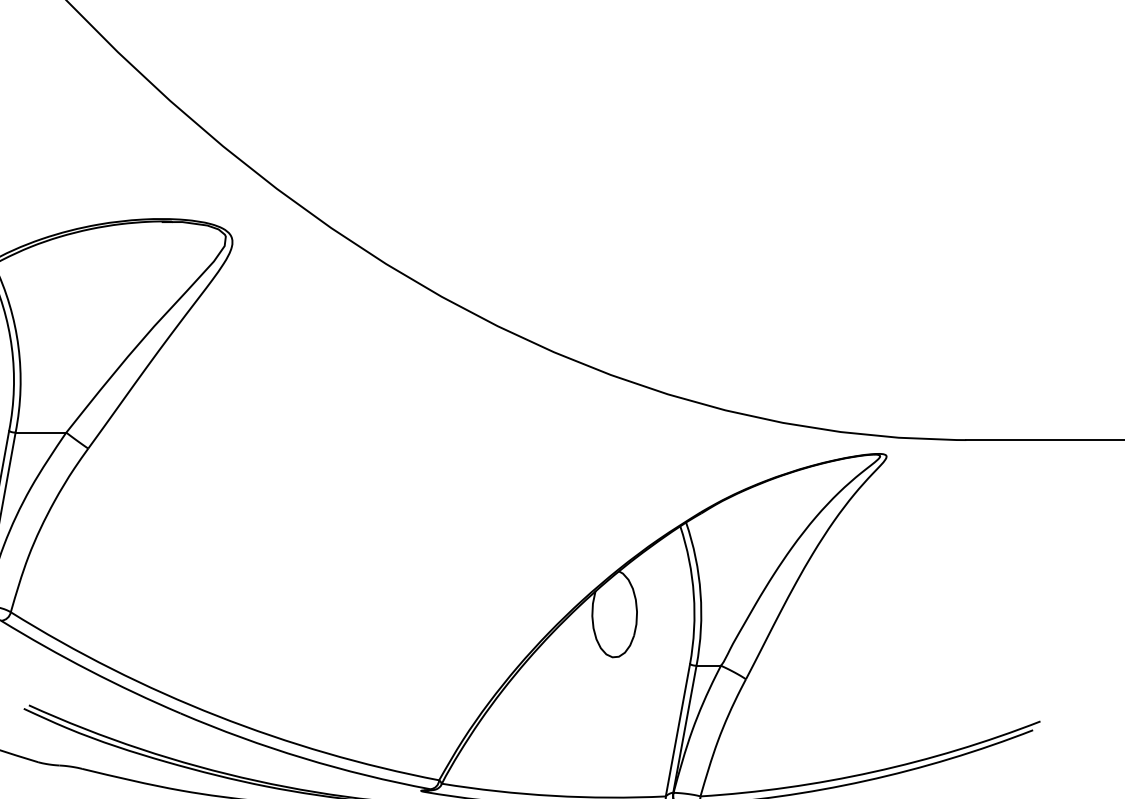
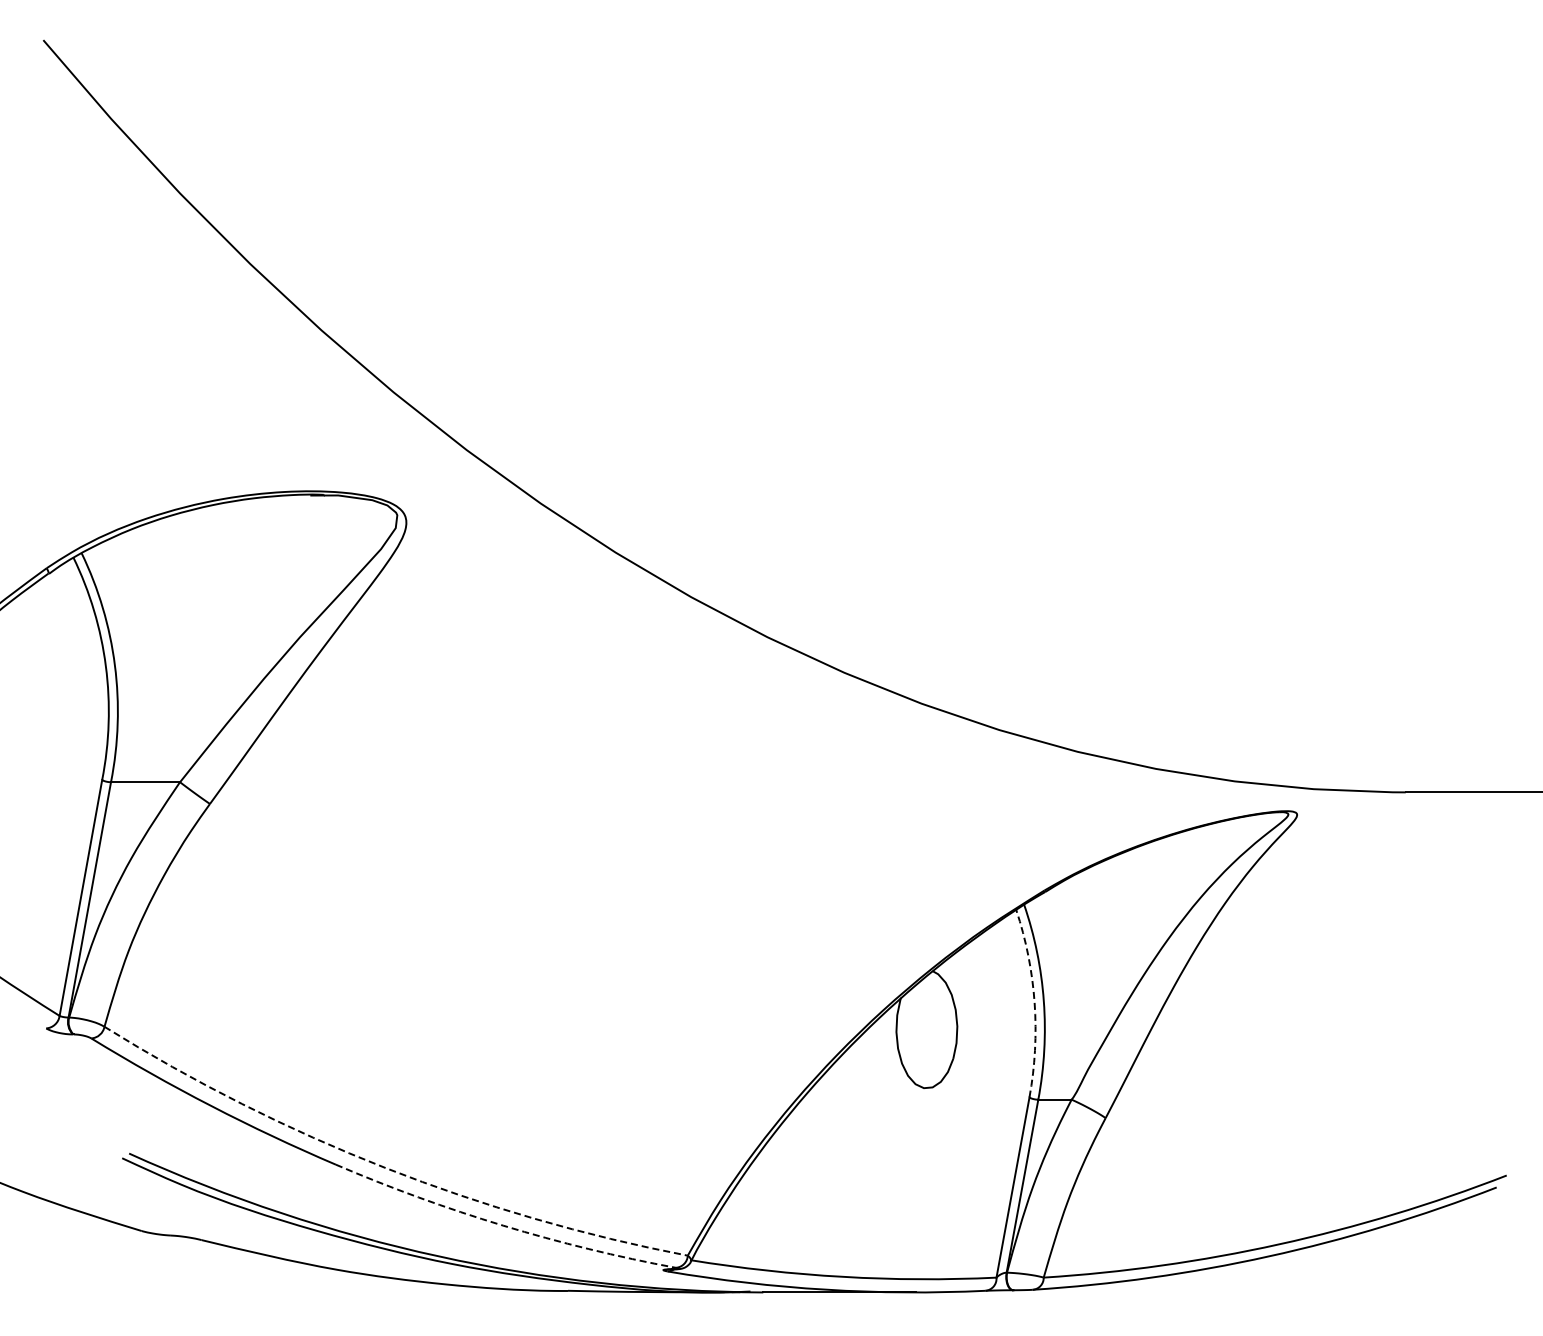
arc: (693, 594) -> (1034, 1002), solid -> dashed
arc: (217, 716) -> (385, 1168), solid -> dashed
arc: (303, 758) -> (503, 1225), solid -> dashed

